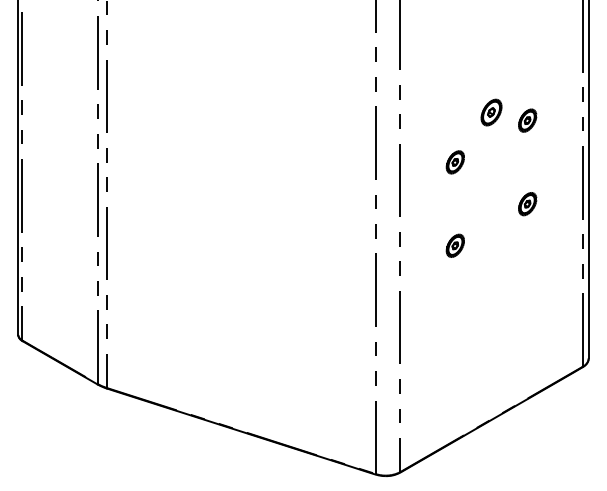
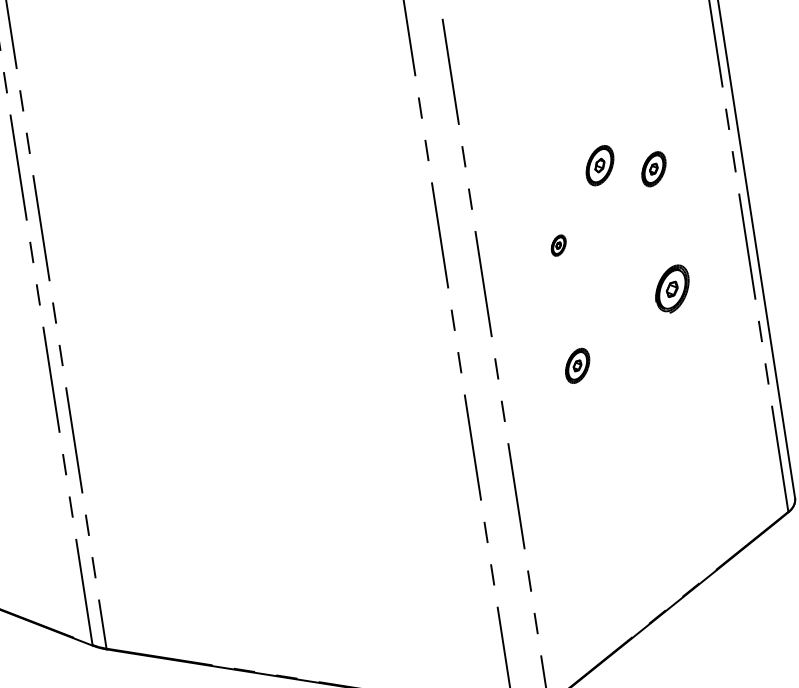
part: (454, 162) -> (557, 245), size x0.6
part: (527, 204) -> (672, 290), size x1.4

